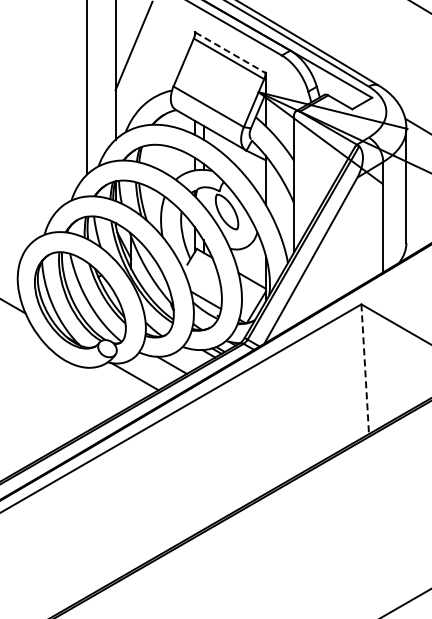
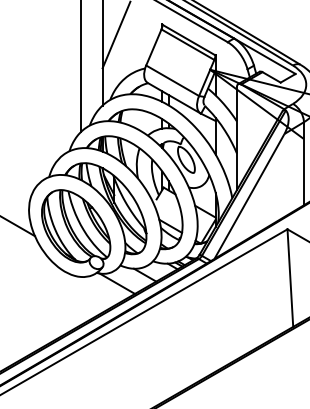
line: (230, 52) -> (189, 39), dashed -> solid
line: (365, 369) -> (290, 278), dashed -> solid

